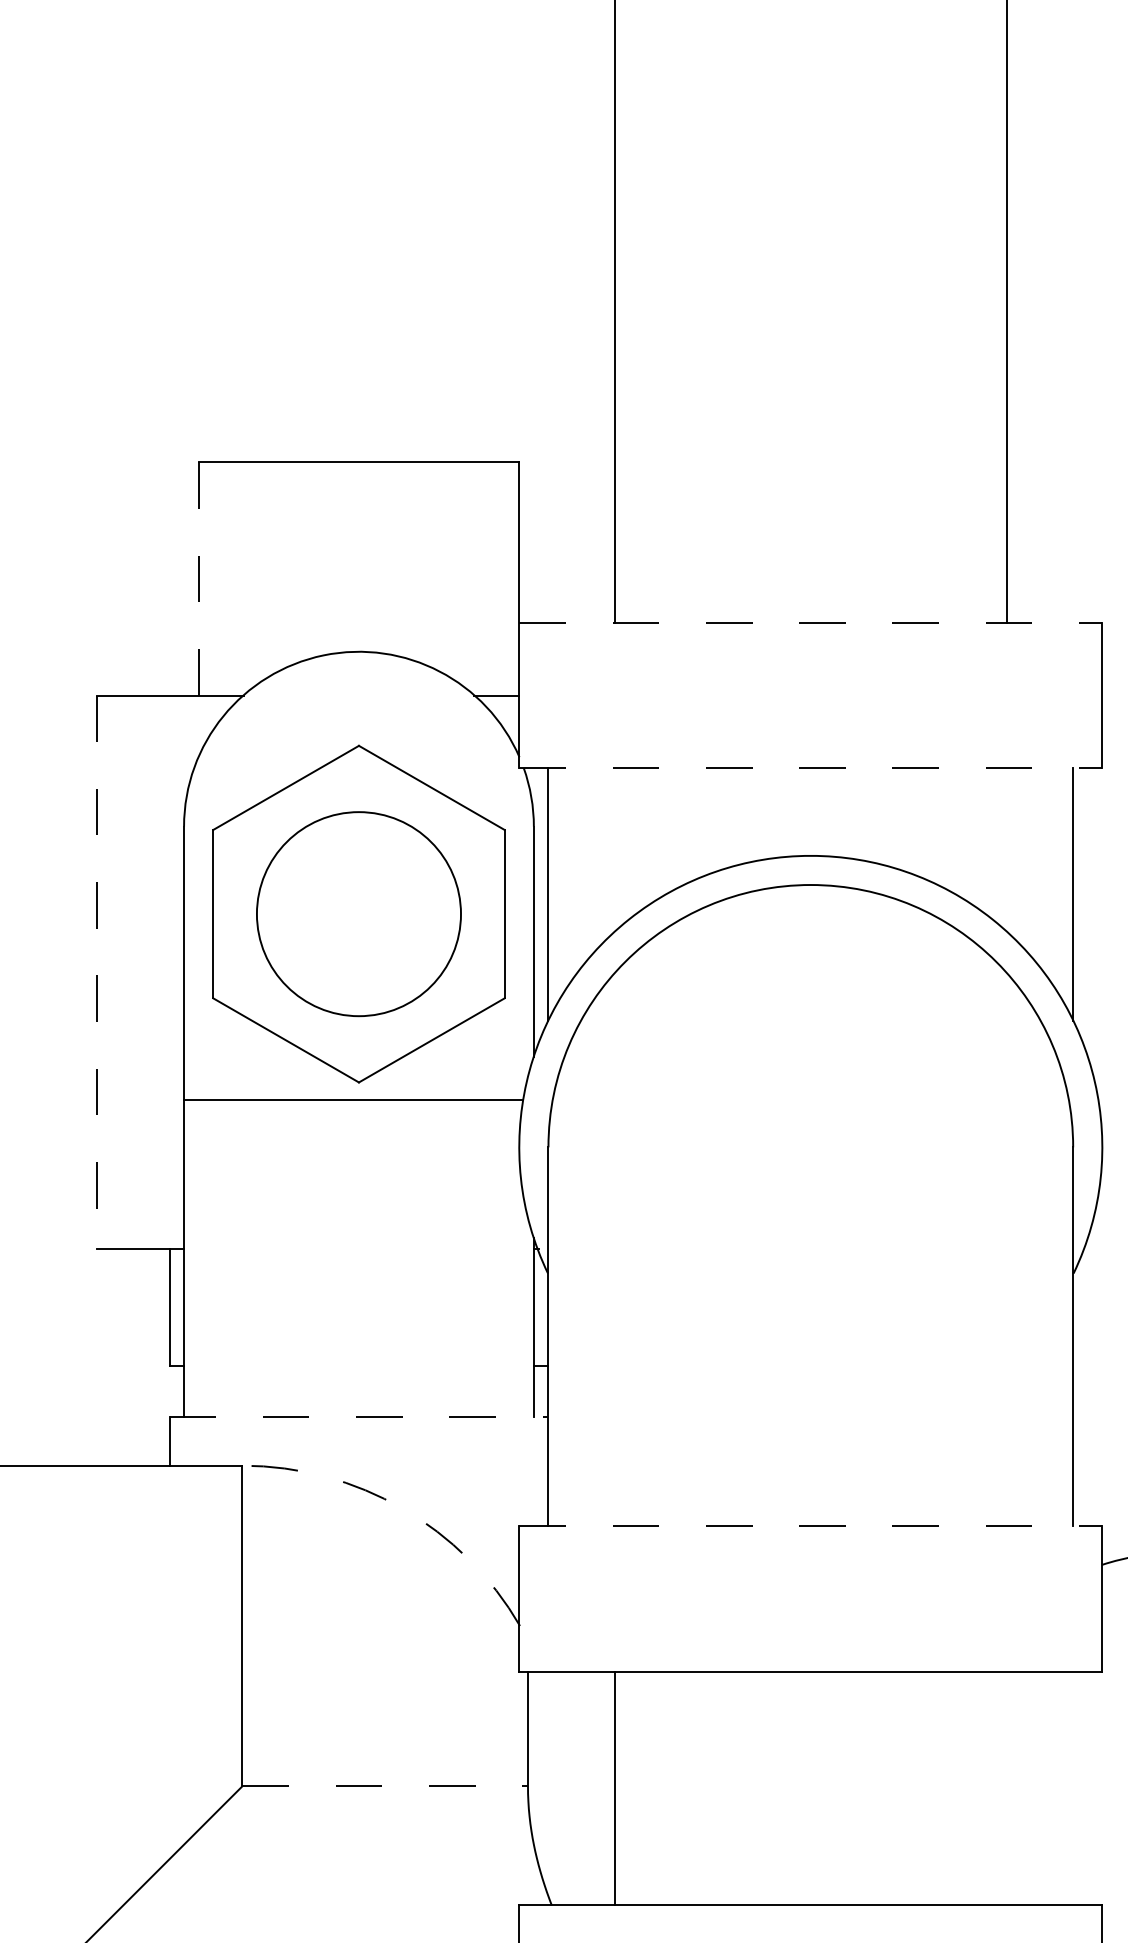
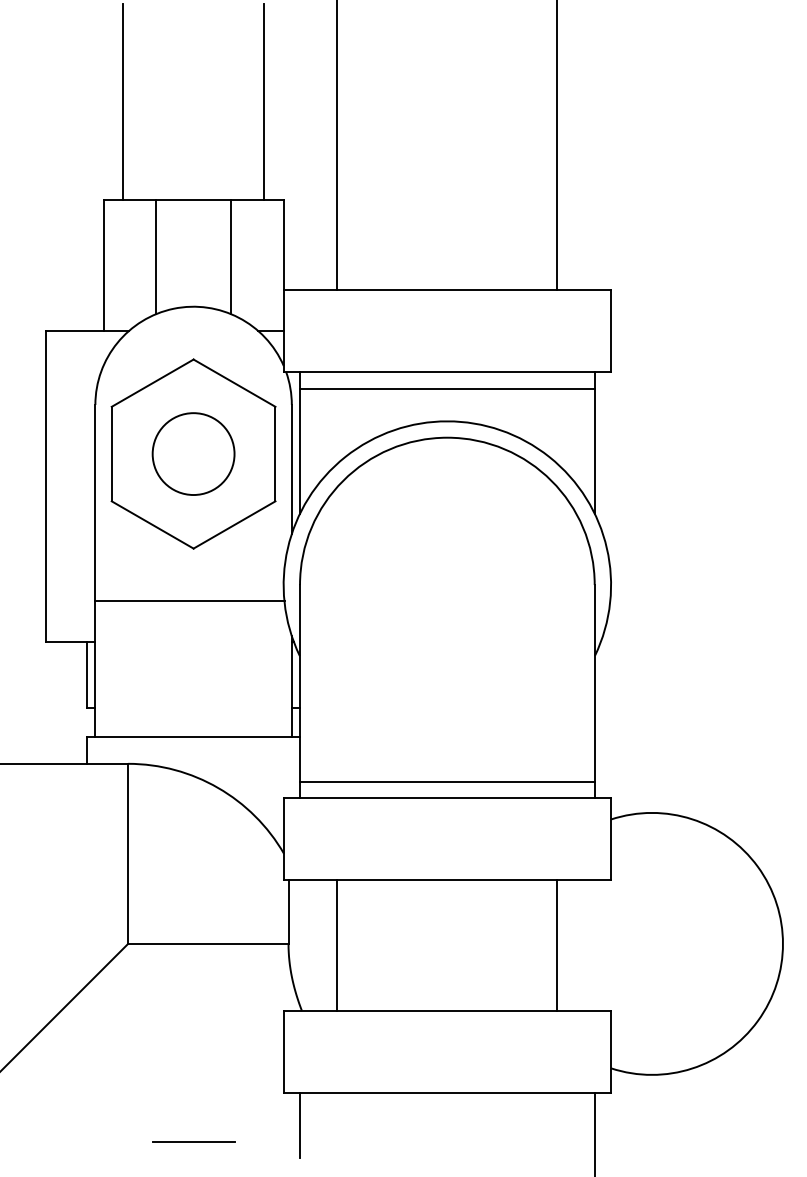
line: (232, 286) -> (122, 101), added
line: (485, 286) -> (264, 101), added
line: (292, 564) -> (156, 257), added
line: (424, 564) -> (230, 257), added
line: (198, 580) -> (103, 266), dashed -> solid
line: (811, 622) -> (447, 290), dashed -> solid
line: (811, 768) -> (447, 372), dashed -> solid
line: (811, 797) -> (447, 388), added
circle: (358, 914) -> (193, 454), size x0.71
line: (97, 971) -> (46, 486), dashed -> solid
line: (351, 1100) -> (189, 601), moved
line: (360, 1417) -> (194, 736), dashed -> solid
line: (811, 1497) -> (447, 781), added
arc: (403, 1507) -> (218, 787), dashed -> solid
line: (811, 1525) -> (447, 797), dashed -> solid
line: (385, 1785) -> (208, 943), dashed -> solid
line: (1006, 1787) -> (557, 944), added

